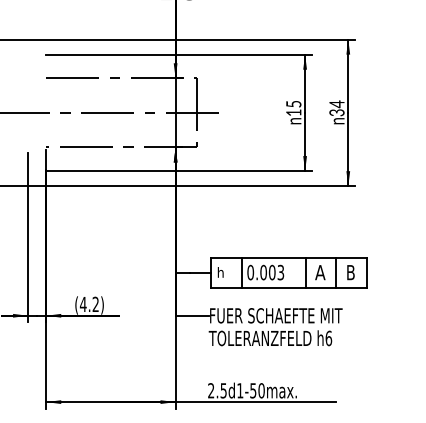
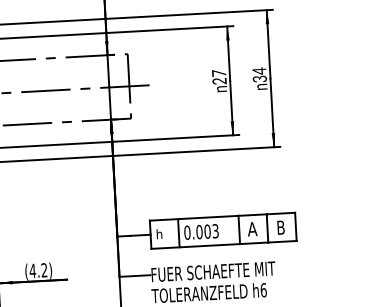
text: (293, 108) -> (219, 77), 15 -> 27

